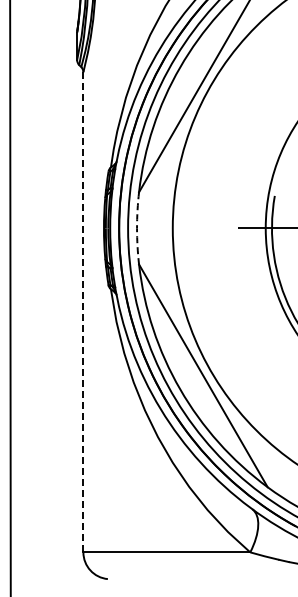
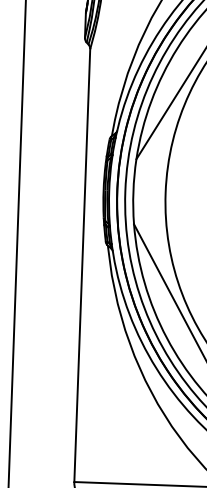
arc: (137, 228) -> (133, 191), dashed -> solid
line: (83, 312) -> (82, 265), dashed -> solid

